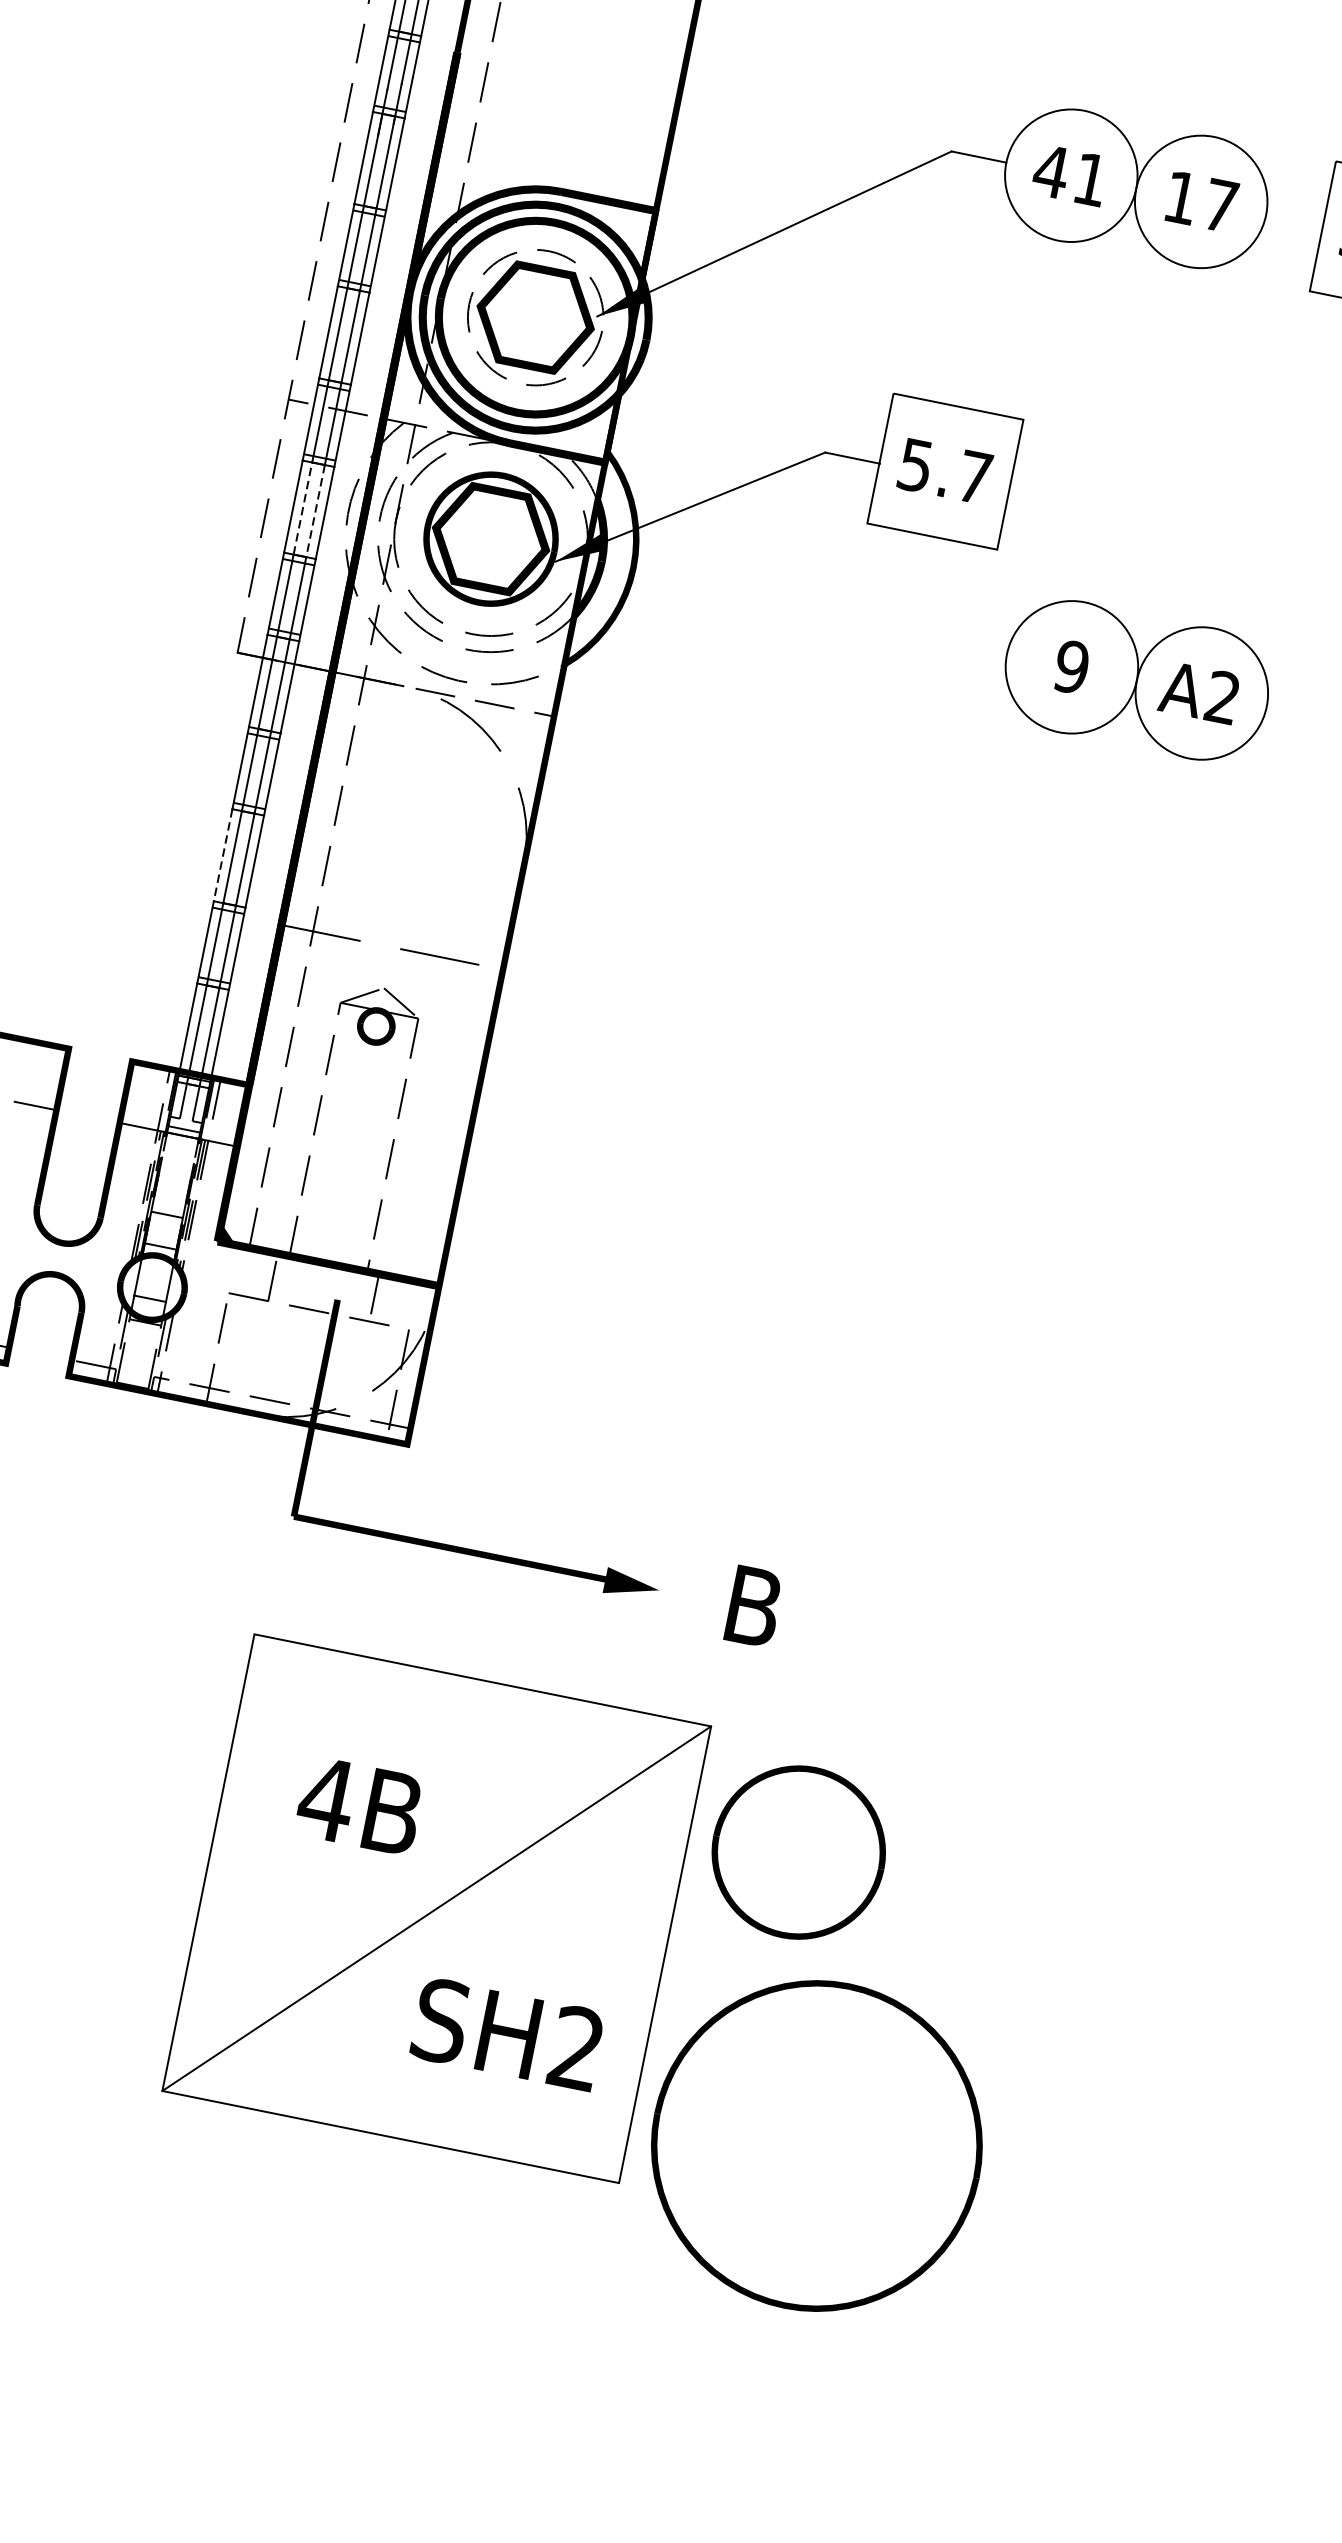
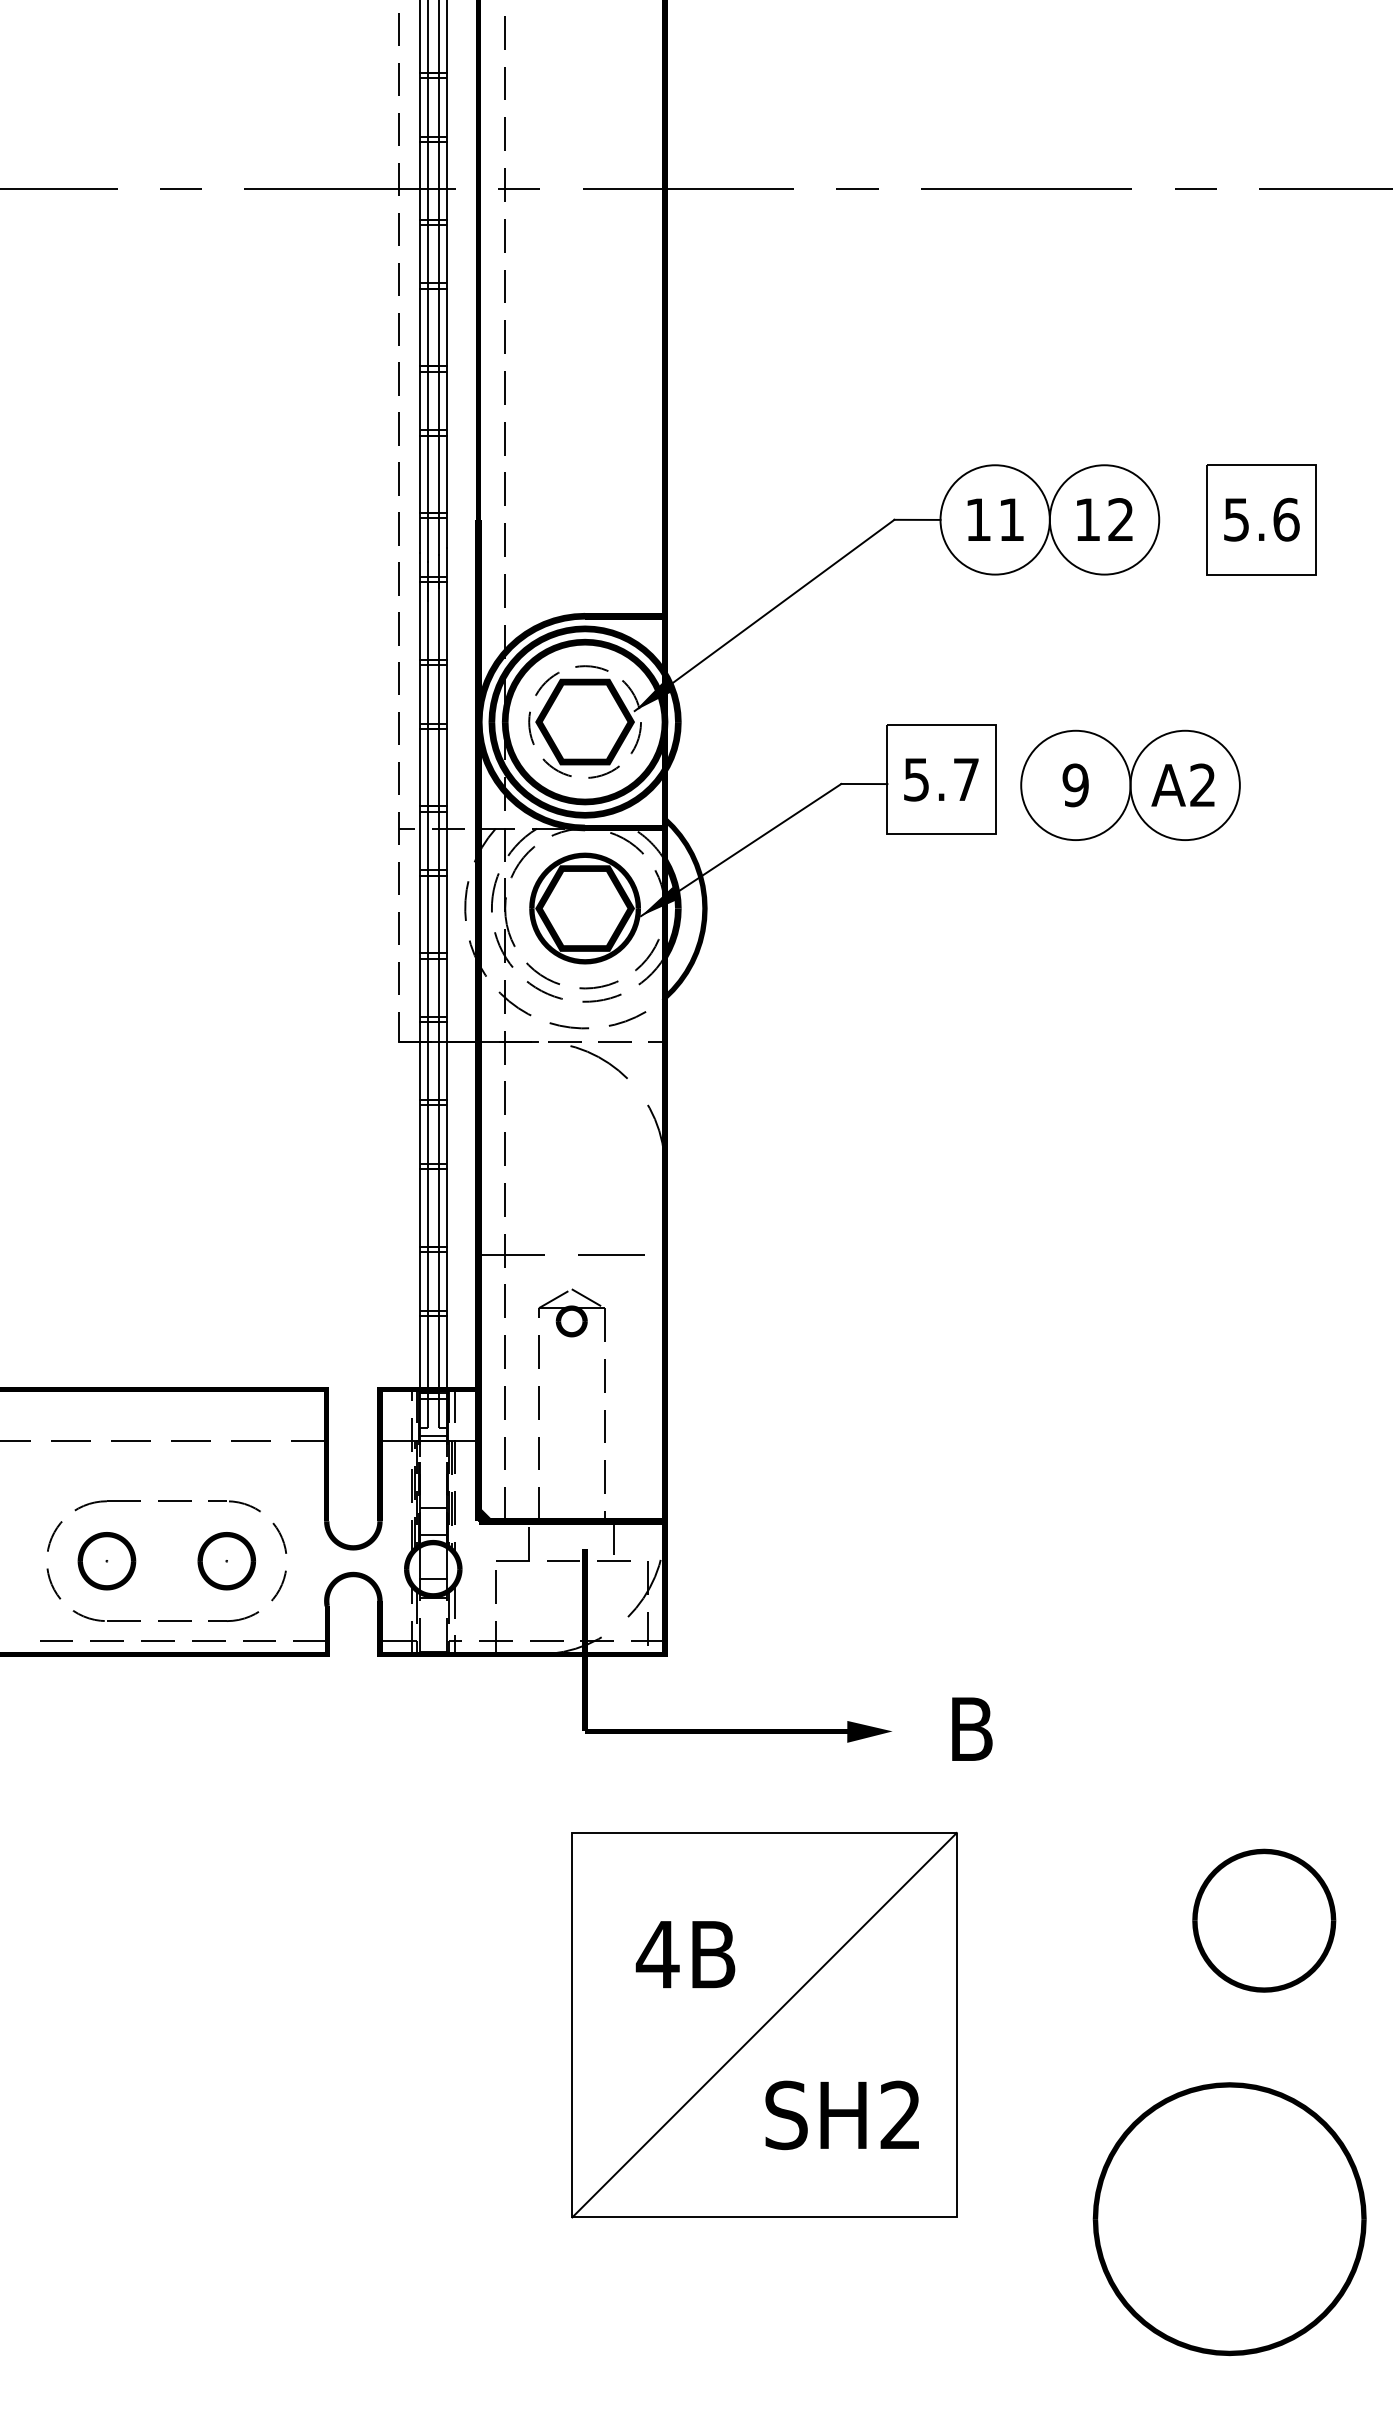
text: (1051, 171) -> (978, 519), 41 -> 11
text: (1220, 205) -> (1120, 519), 17 -> 12
line: (302, 508) -> (427, 914), dashed -> solid
line: (315, 511) -> (438, 914), dashed -> solid
part: (1137, 679) -> (1130, 784), moved
line: (222, 854) -> (419, 1207), dashed -> solid
part: (799, 1852) -> (1264, 1920), moved
part: (816, 2146) -> (1229, 2219), moved

